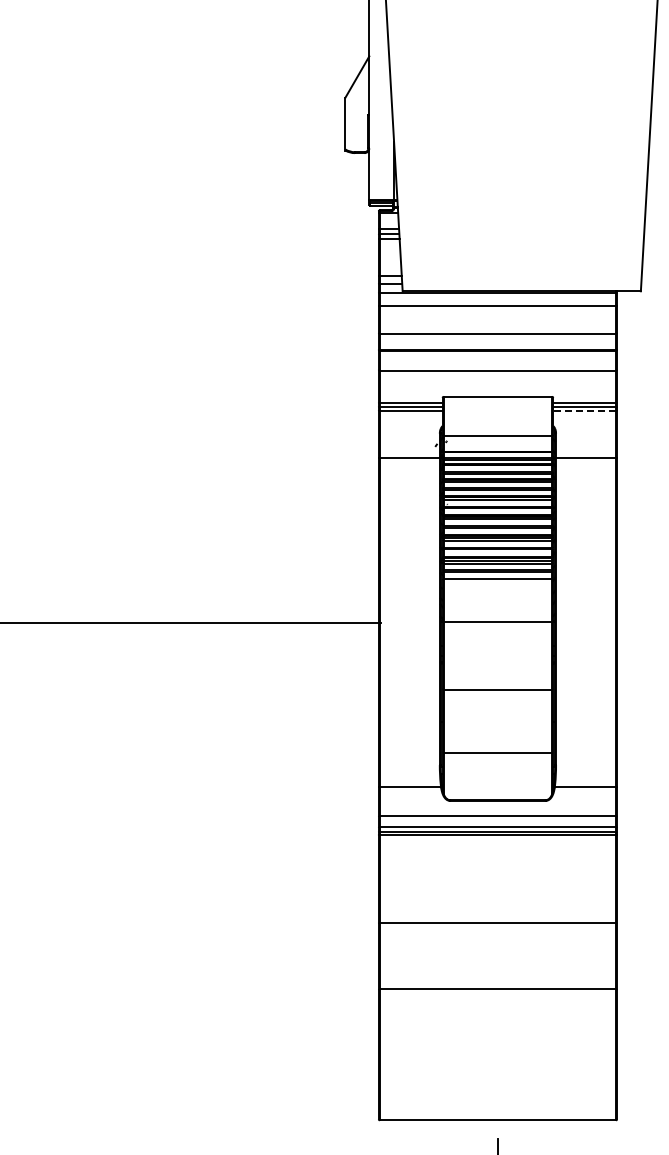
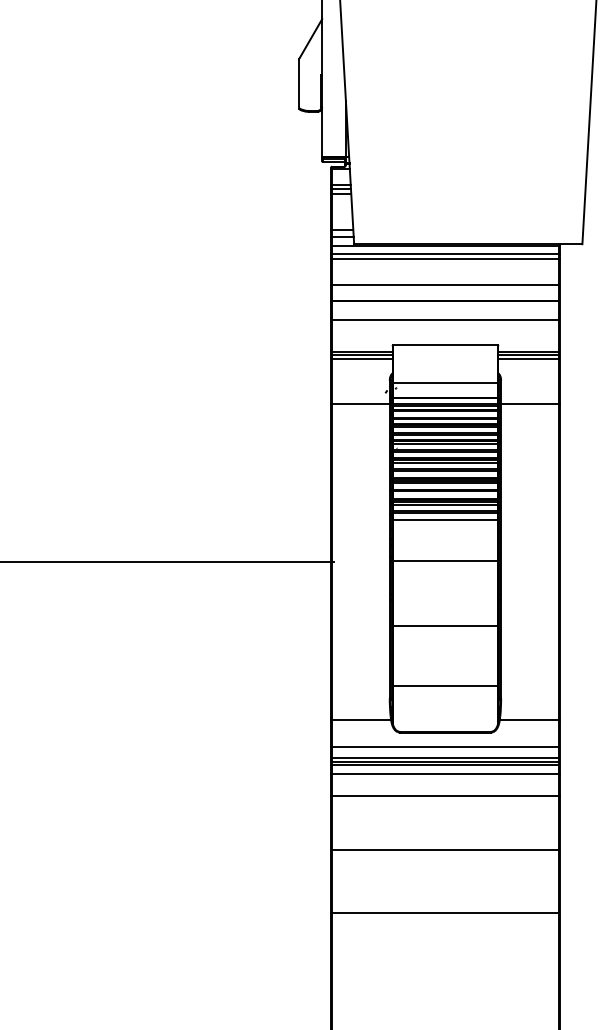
line: (497, 301) -> (445, 253), added
line: (584, 411) -> (528, 359), dashed -> solid
line: (497, 844) -> (445, 774), added
line: (497, 867) -> (445, 796), added

